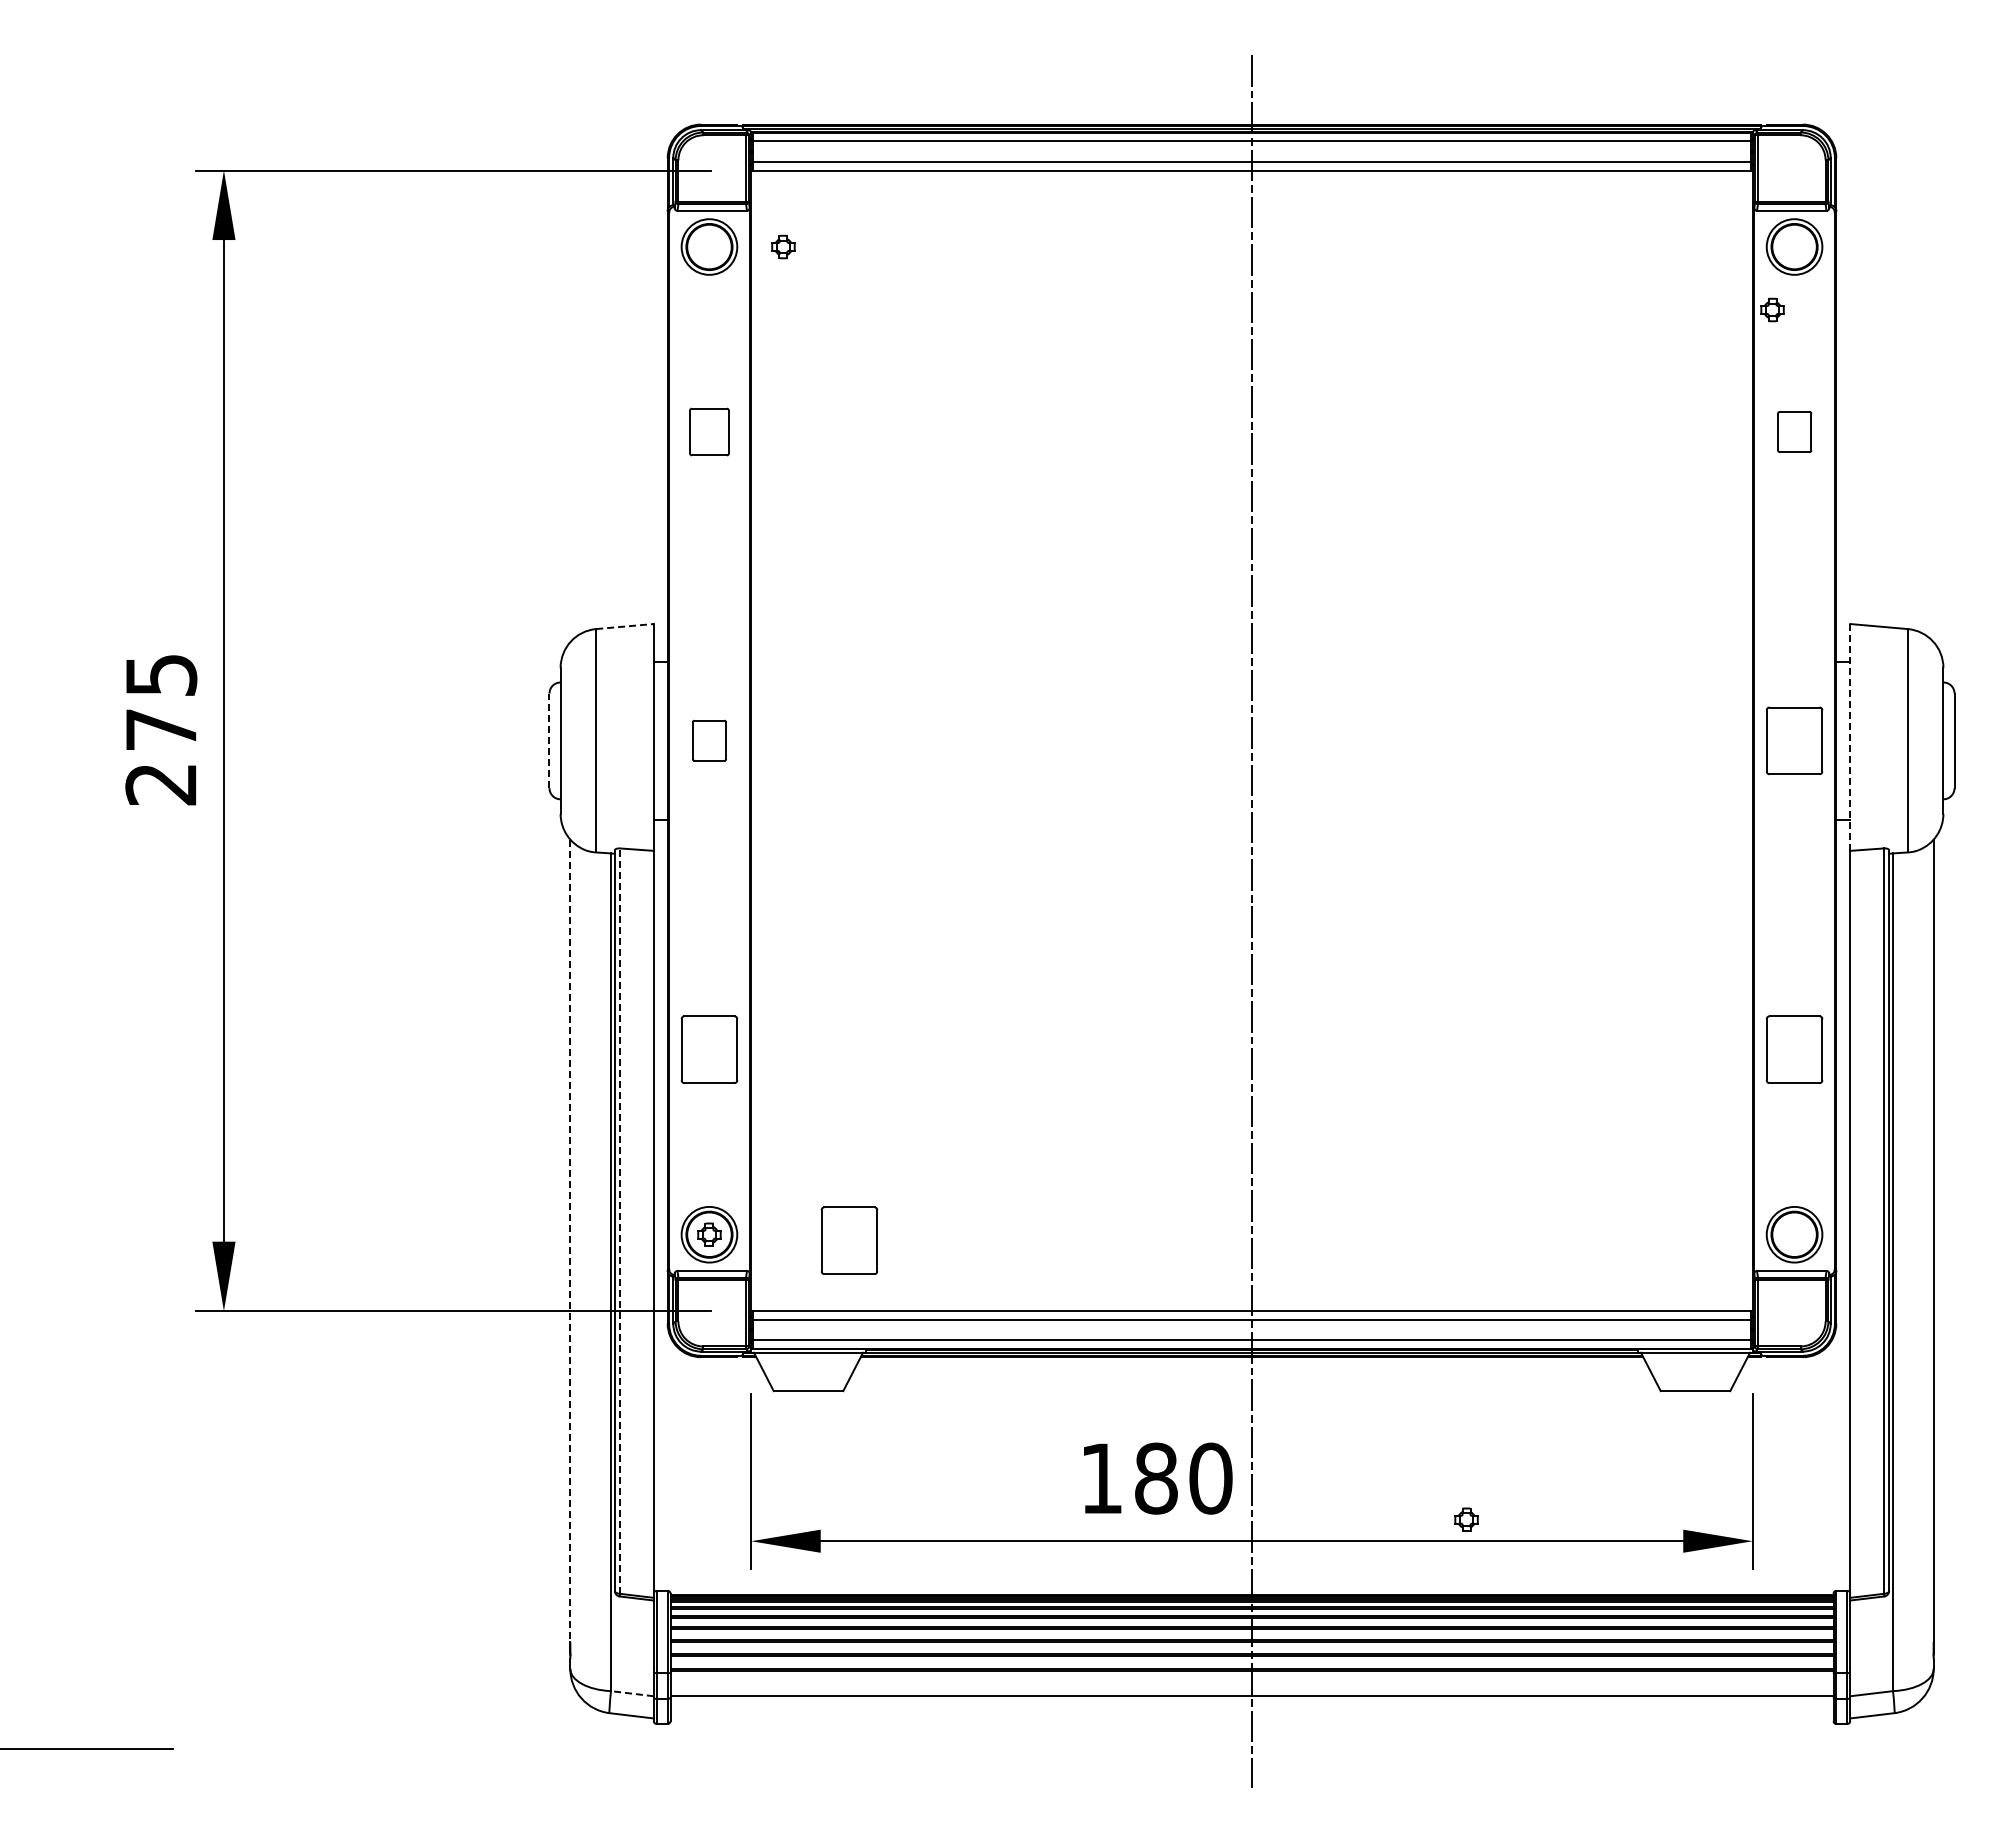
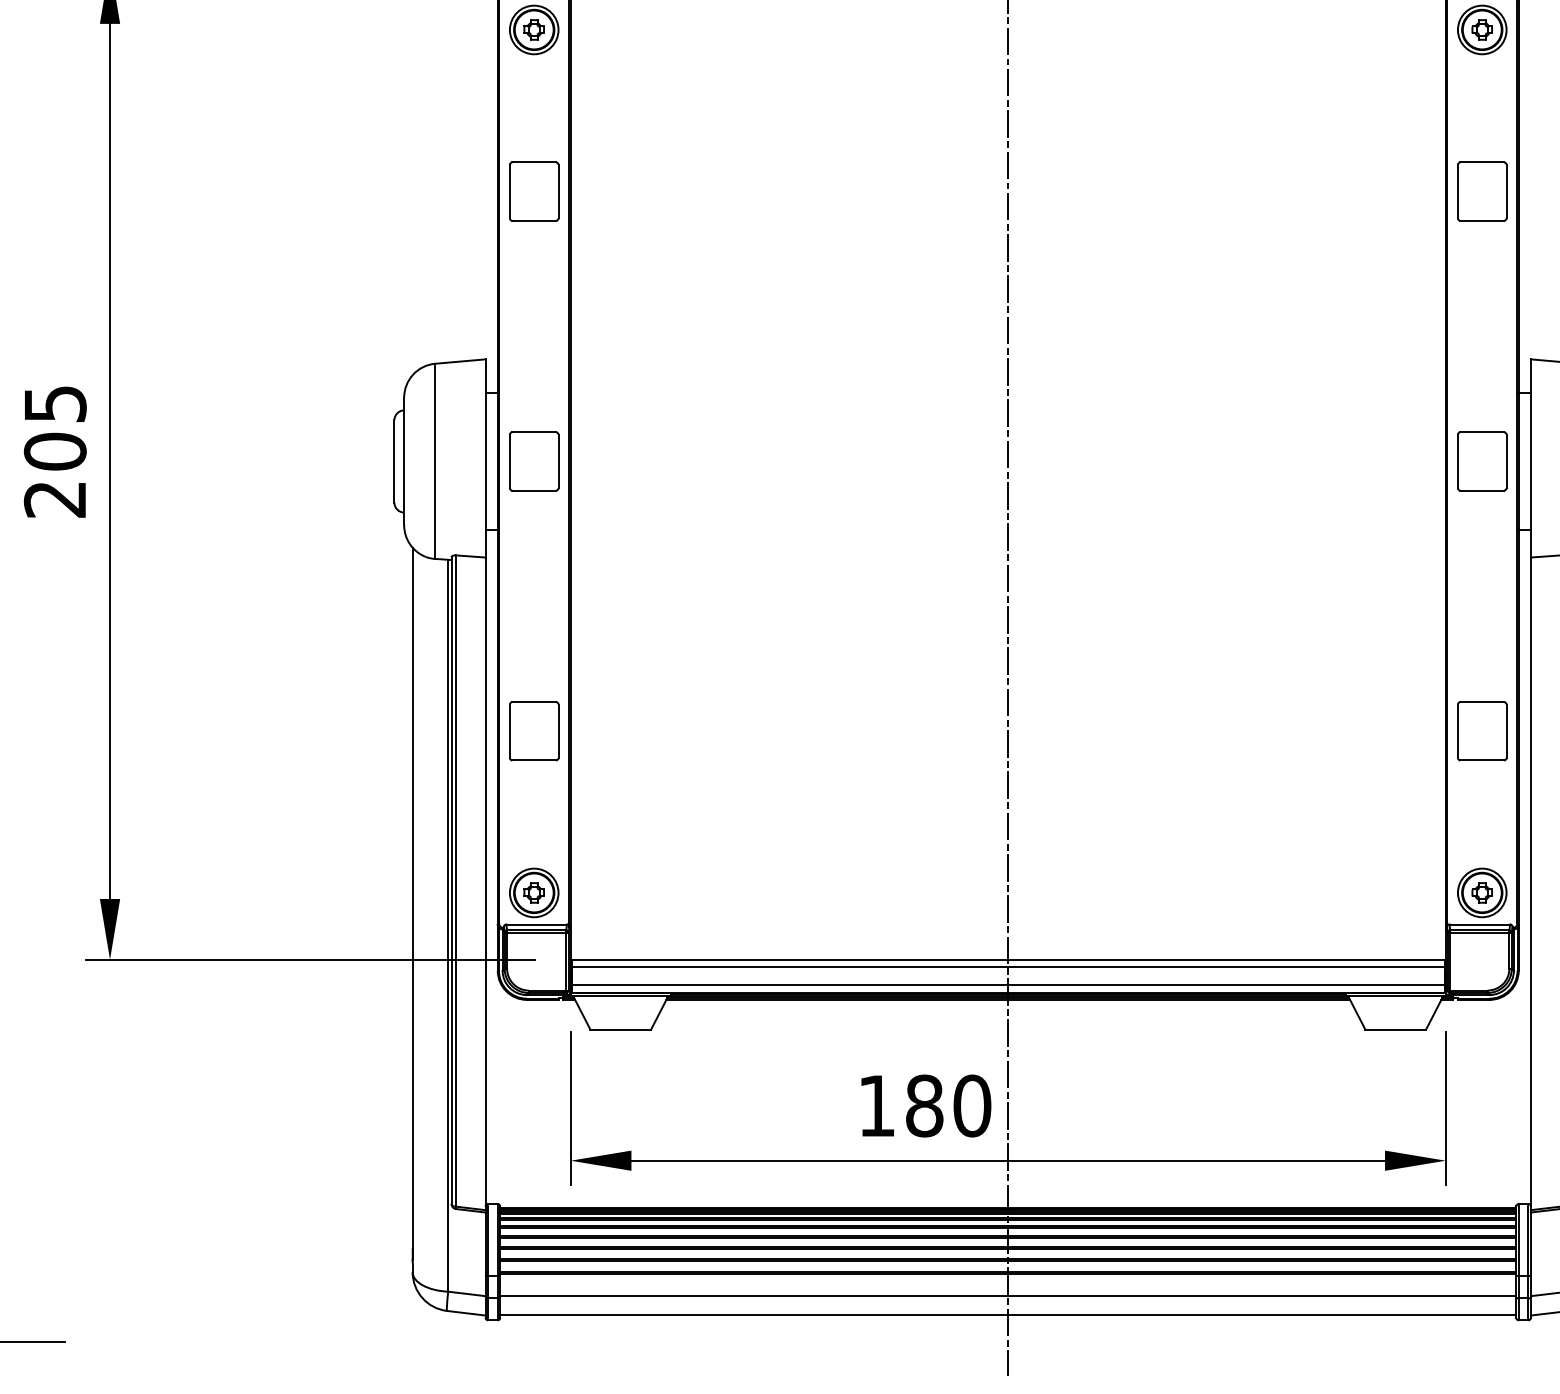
part: (783, 246) -> (534, 29), moved
part: (1772, 309) -> (1482, 29), moved
part: (709, 431) -> (534, 191), size x1.43
part: (1794, 431) -> (1482, 191), size x1.67
line: (625, 626) -> (460, 361), dashed -> solid
text: (161, 729) -> (55, 451), 275 -> 205
line: (1850, 736) -> (1531, 457), dashed -> solid
line: (549, 740) -> (394, 461), dashed -> solid
part: (709, 740) -> (534, 461), size x1.67
line: (619, 1221) -> (455, 881), dashed -> solid
part: (849, 1240) -> (656, 897), removed
line: (570, 1241) -> (412, 898), dashed -> solid
part: (1466, 1519) -> (1482, 892), moved
line: (632, 1693) -> (466, 1293), dashed -> solid
line: (1251, 1718) -> (1007, 1315), added

